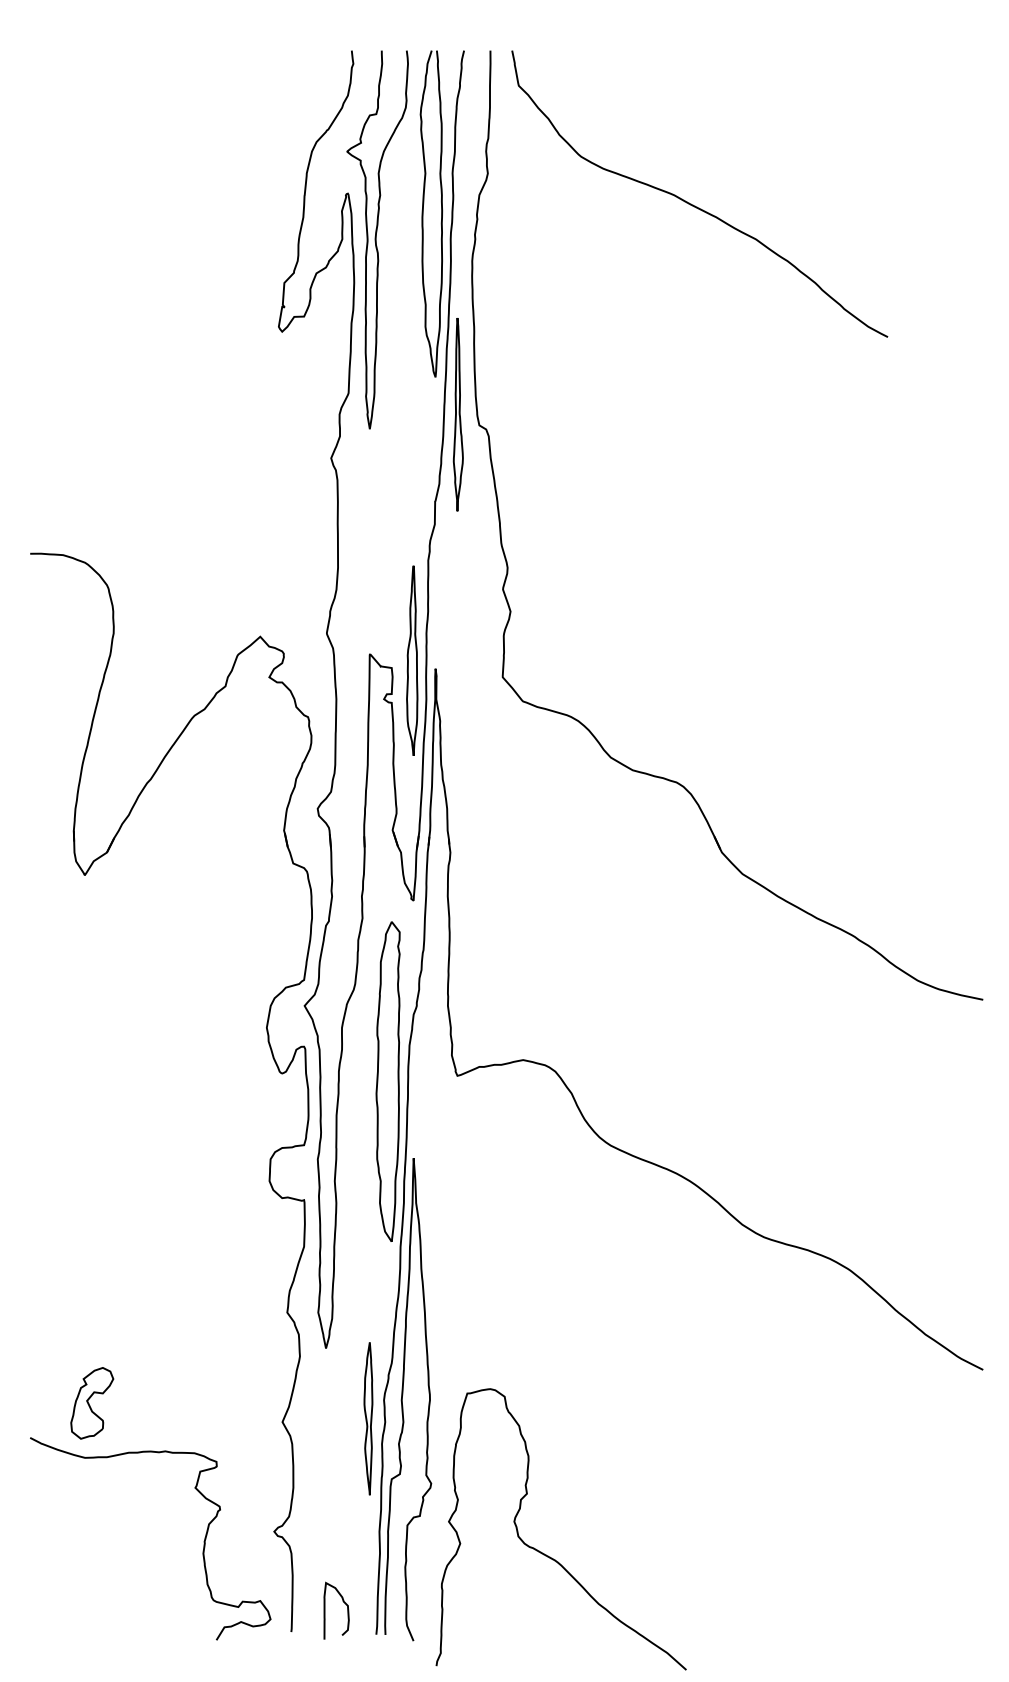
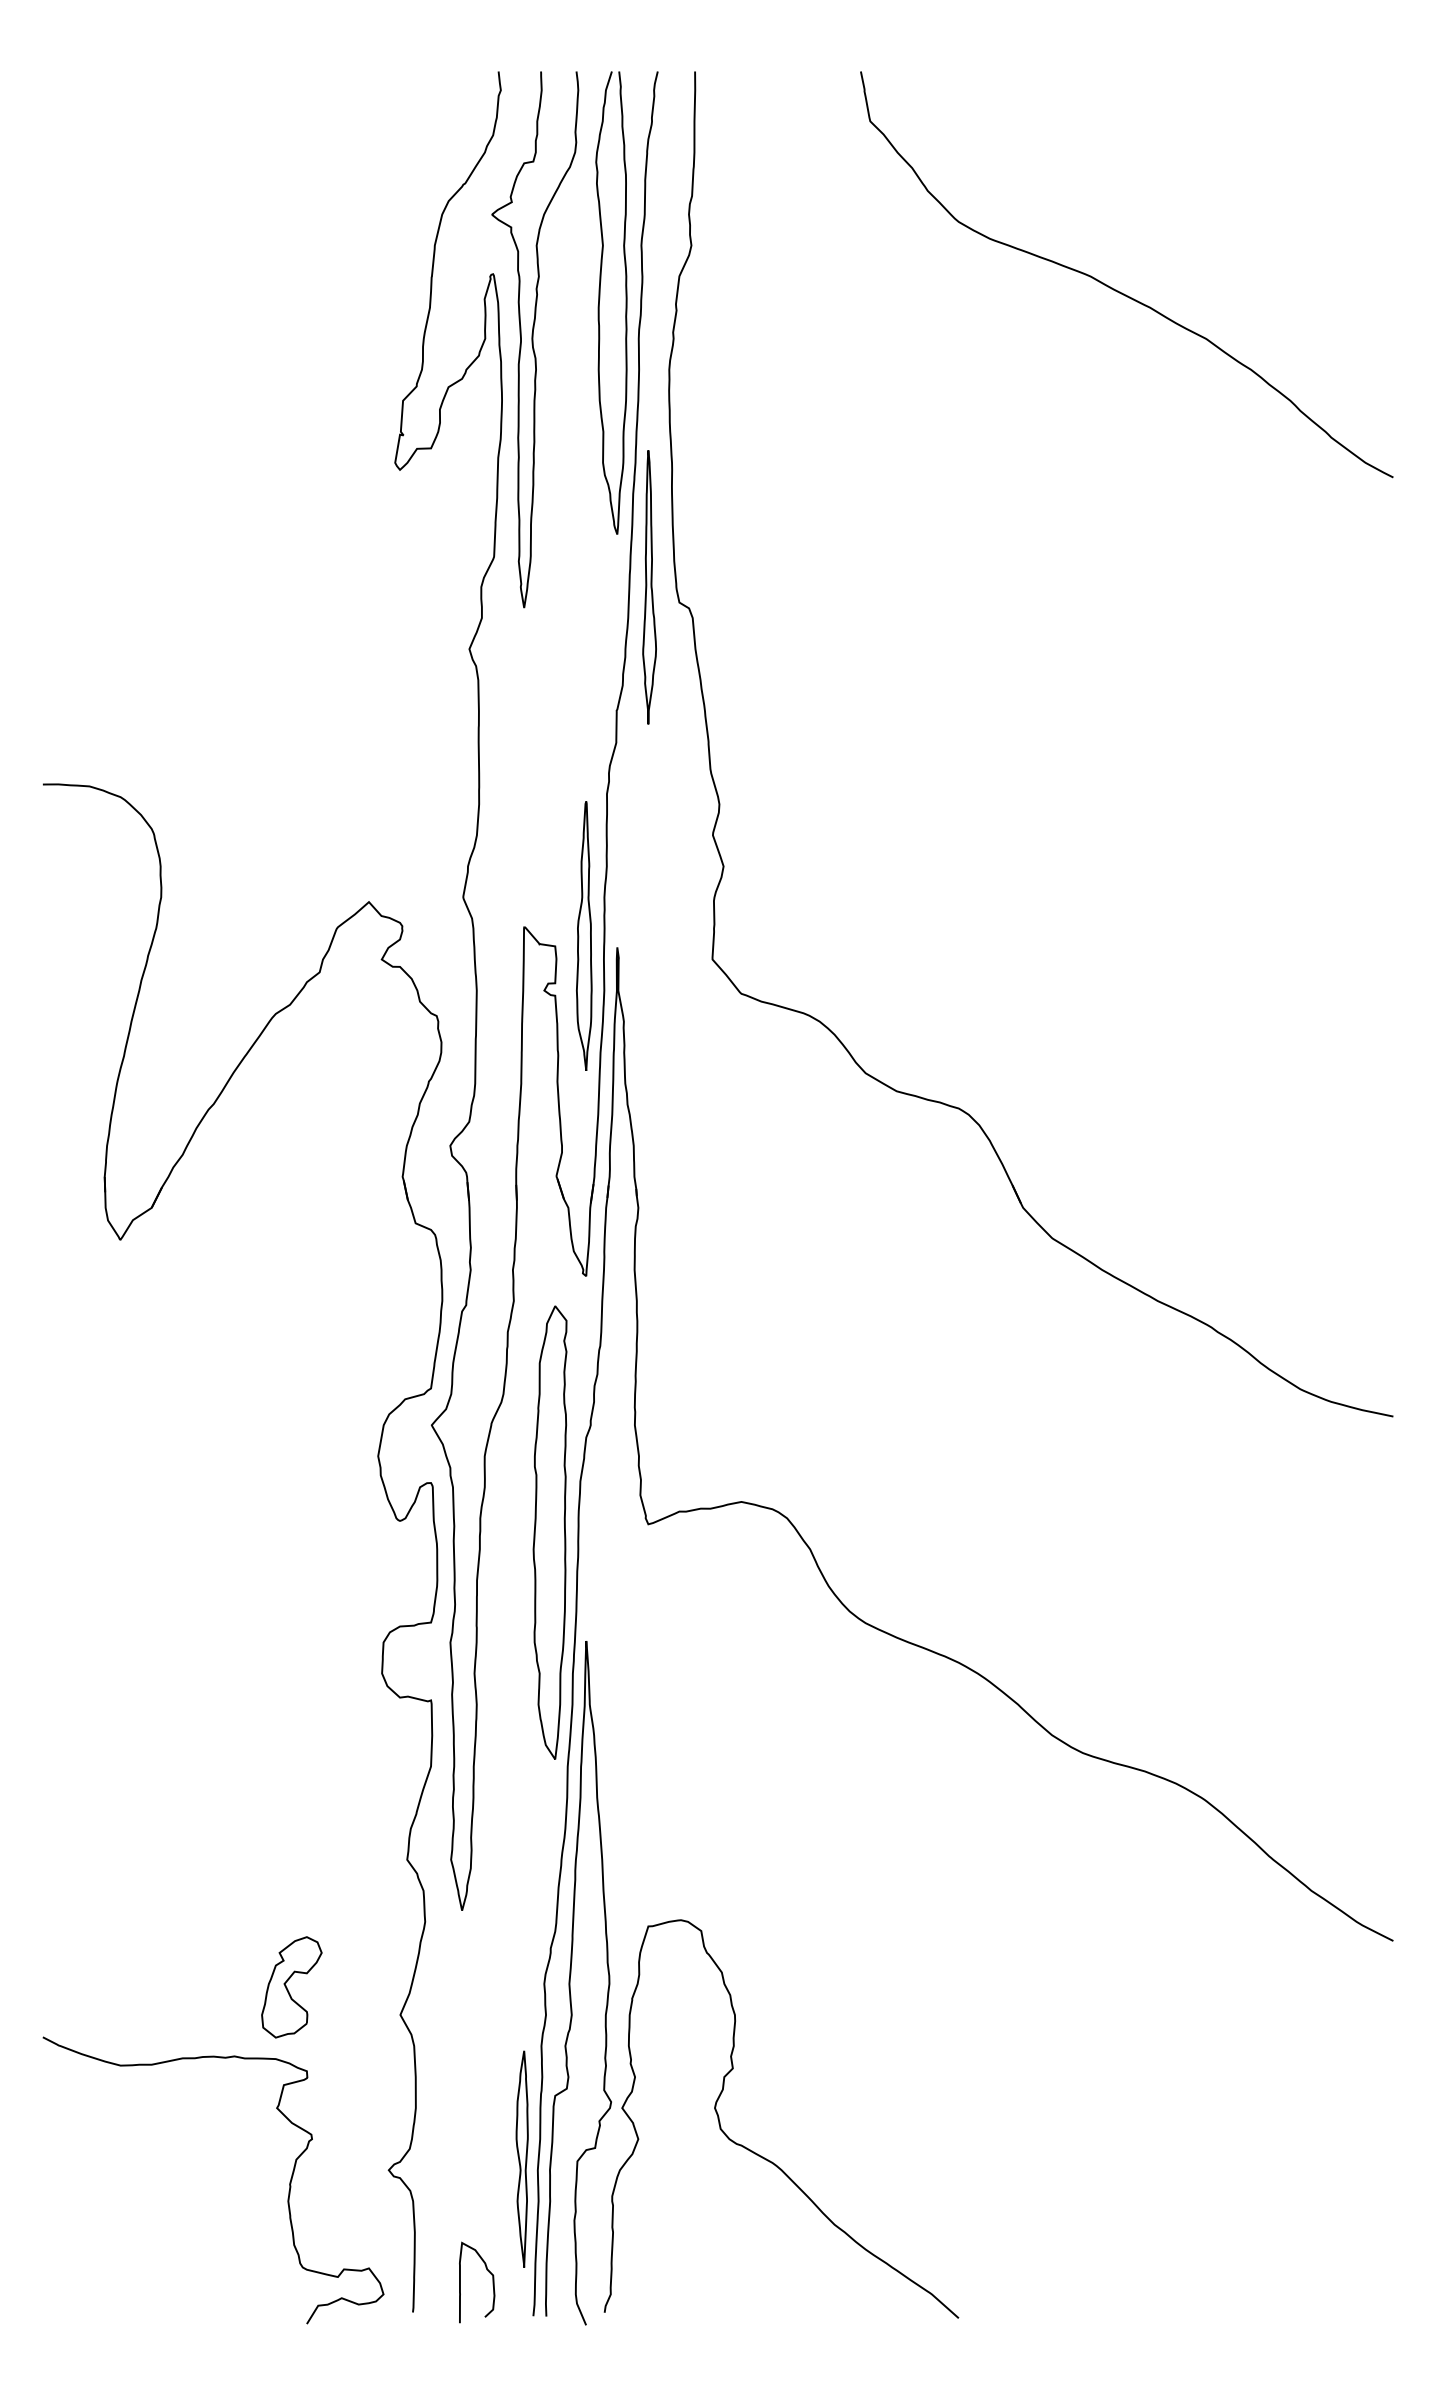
curve: (693, 205) -> (1118, 290), moved
part: (92, 1403) -> (291, 1987), moved
part: (367, 1418) -> (521, 2158), moved
curve: (548, 1555) -> (763, 2156), moved

